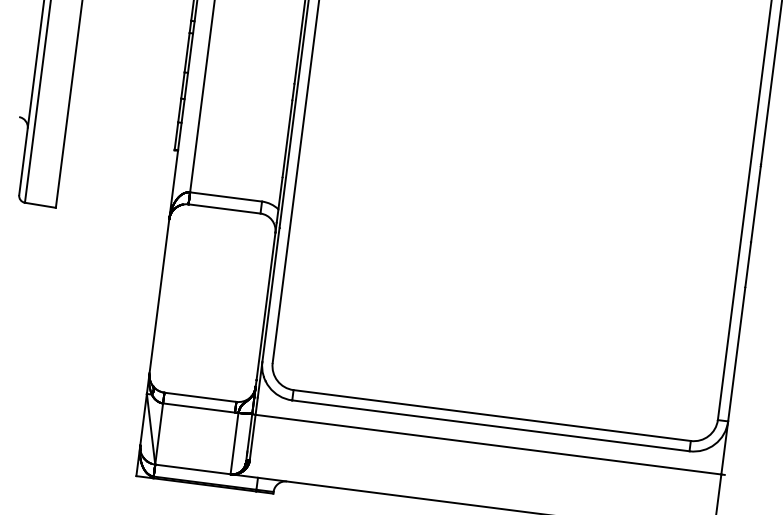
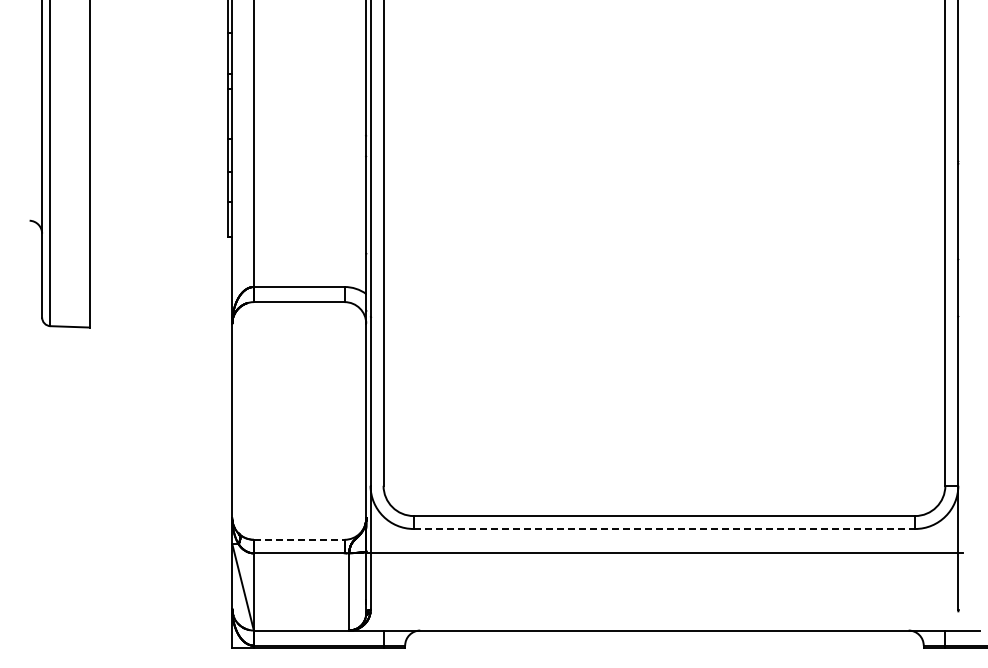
line: (200, 397) -> (299, 539), solid -> dashed
line: (490, 426) -> (664, 529), solid -> dashed

